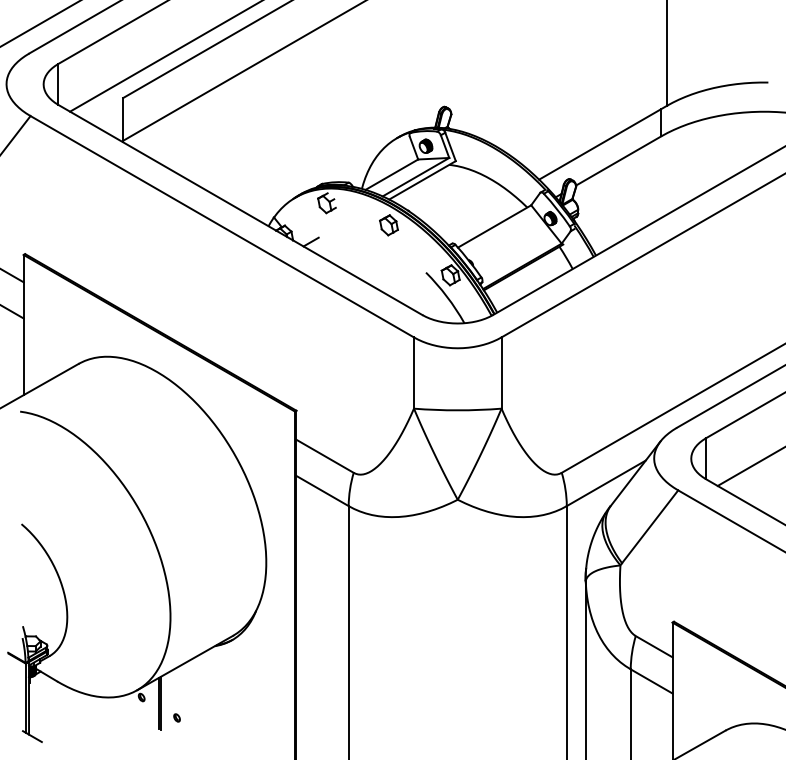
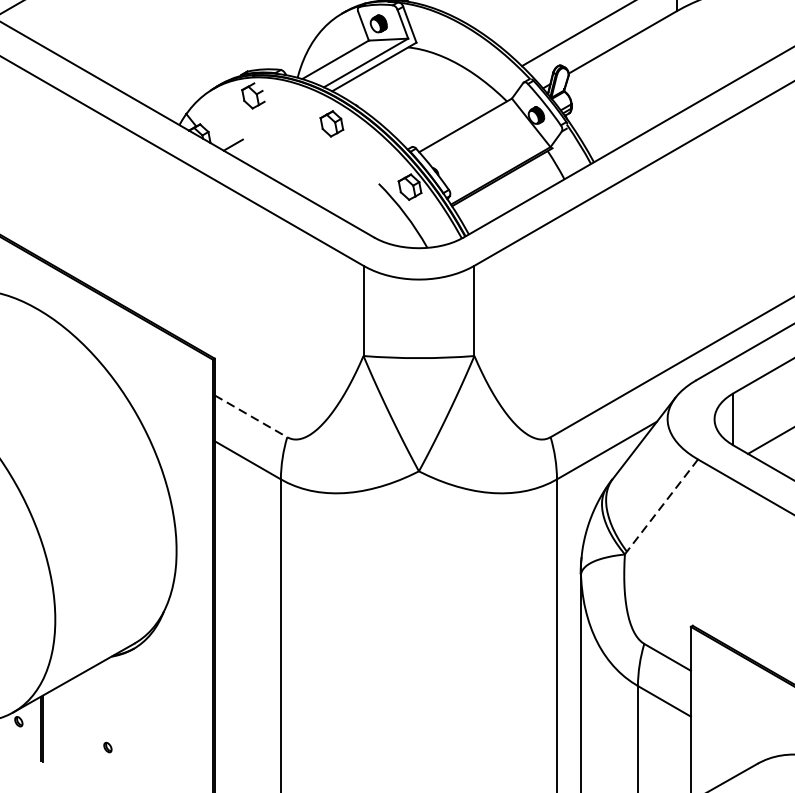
line: (325, 456) -> (251, 416), solid -> dashed
line: (650, 526) -> (662, 505), solid -> dashed
part: (176, 717) -> (107, 746), moved

